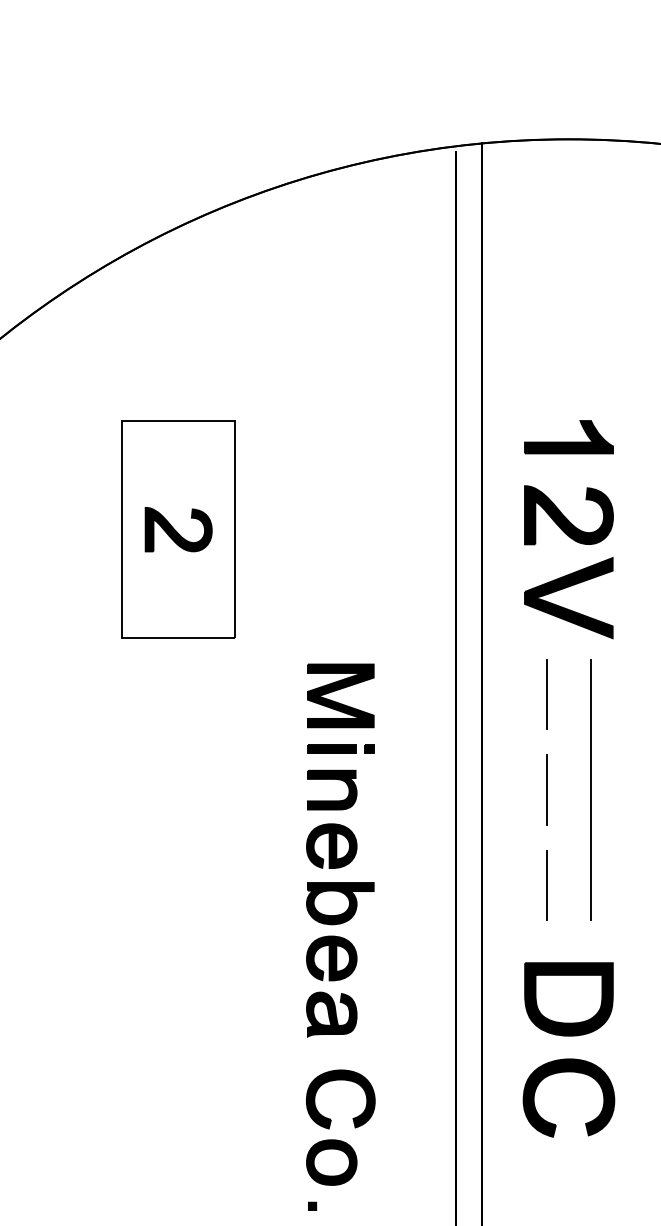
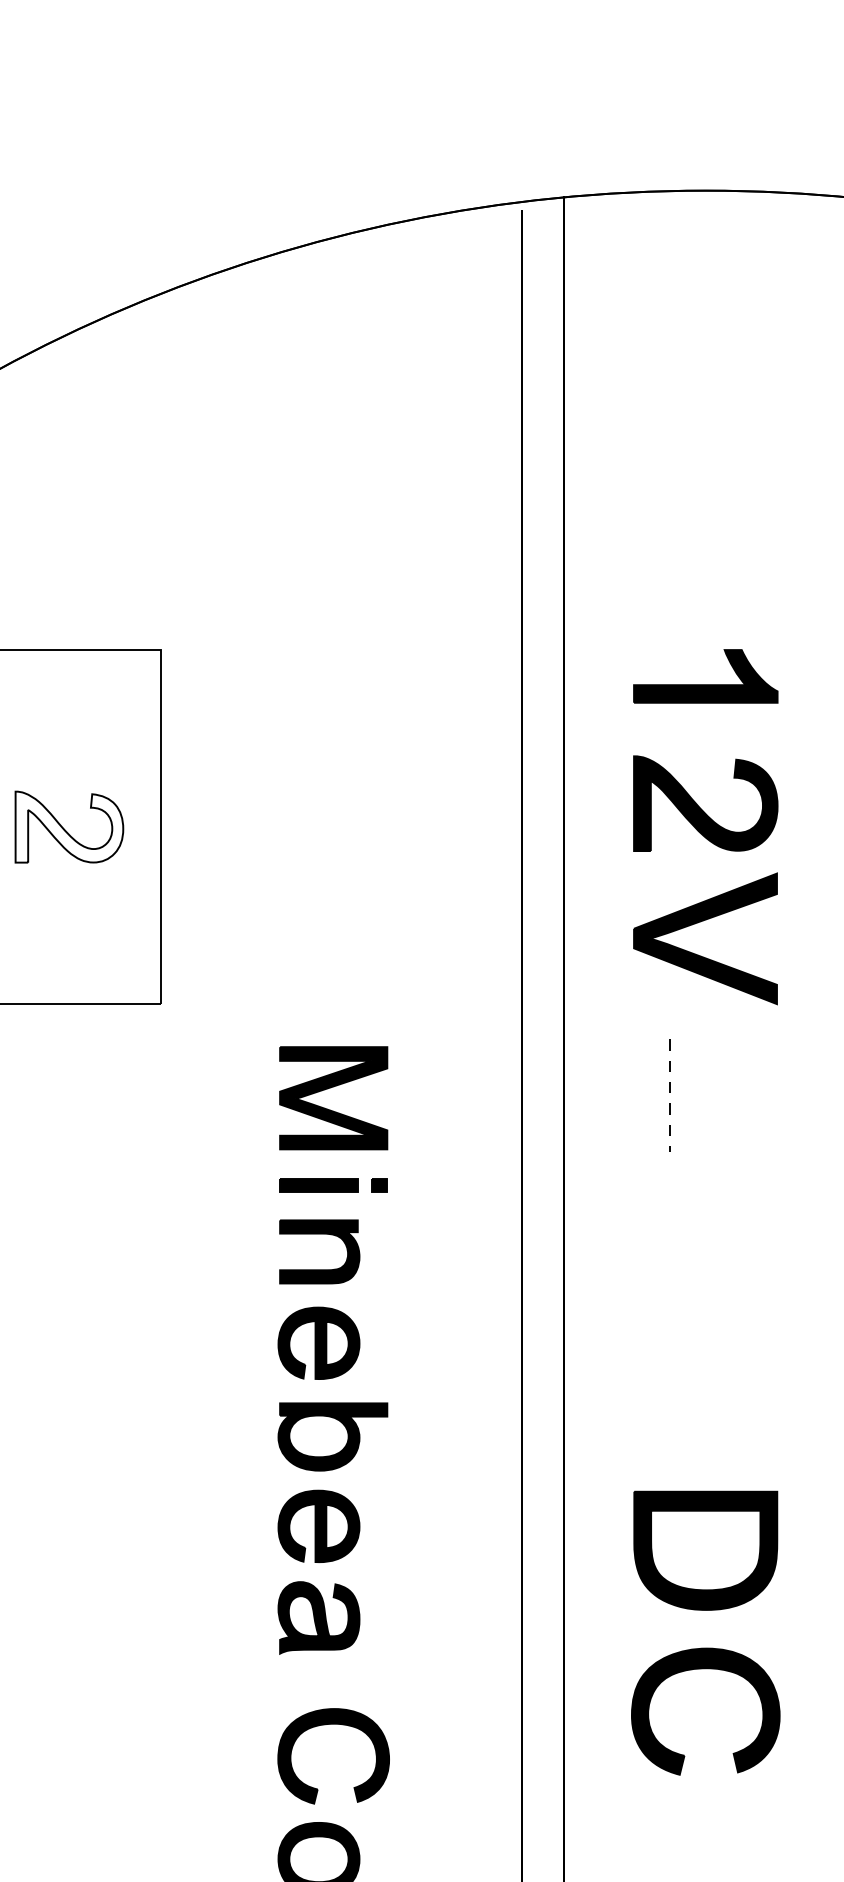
fill: (178, 529) -> (69, 826), removed
line: (547, 694) -> (670, 1095), solid -> dashed
line: (546, 789) -> (669, 1250), removed
line: (590, 789) -> (740, 1250), removed
line: (547, 884) -> (670, 1405), removed
part: (568, 1058) -> (705, 1647), moved

